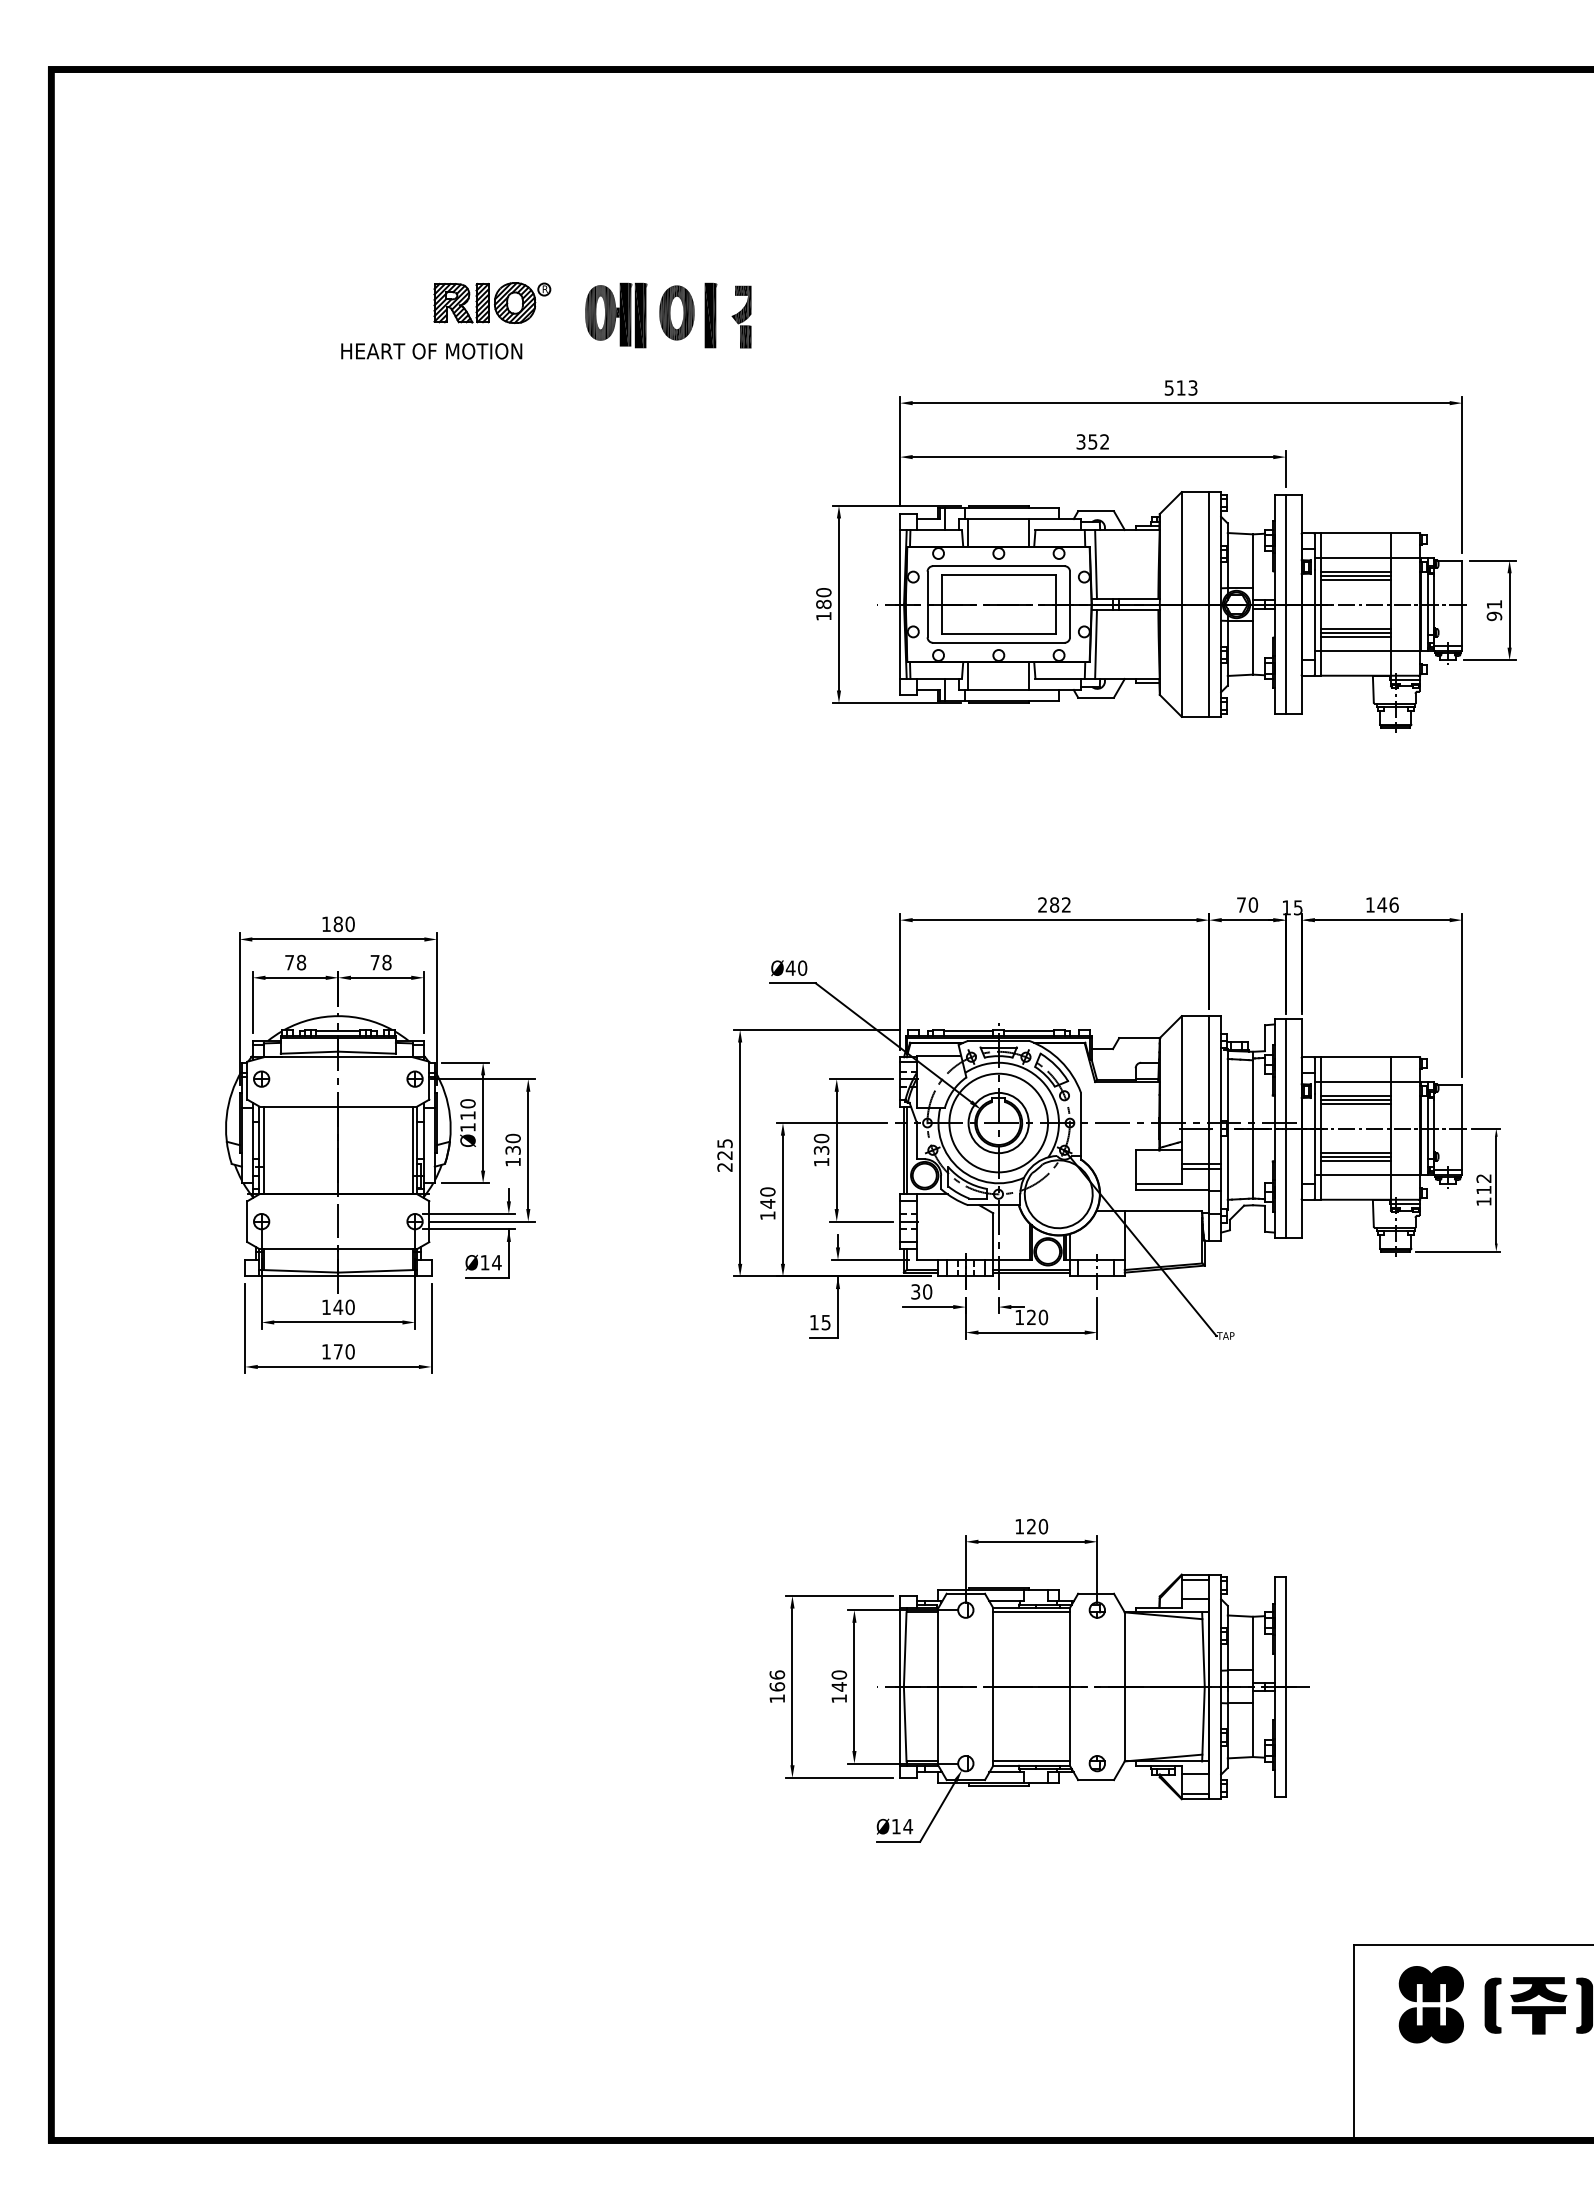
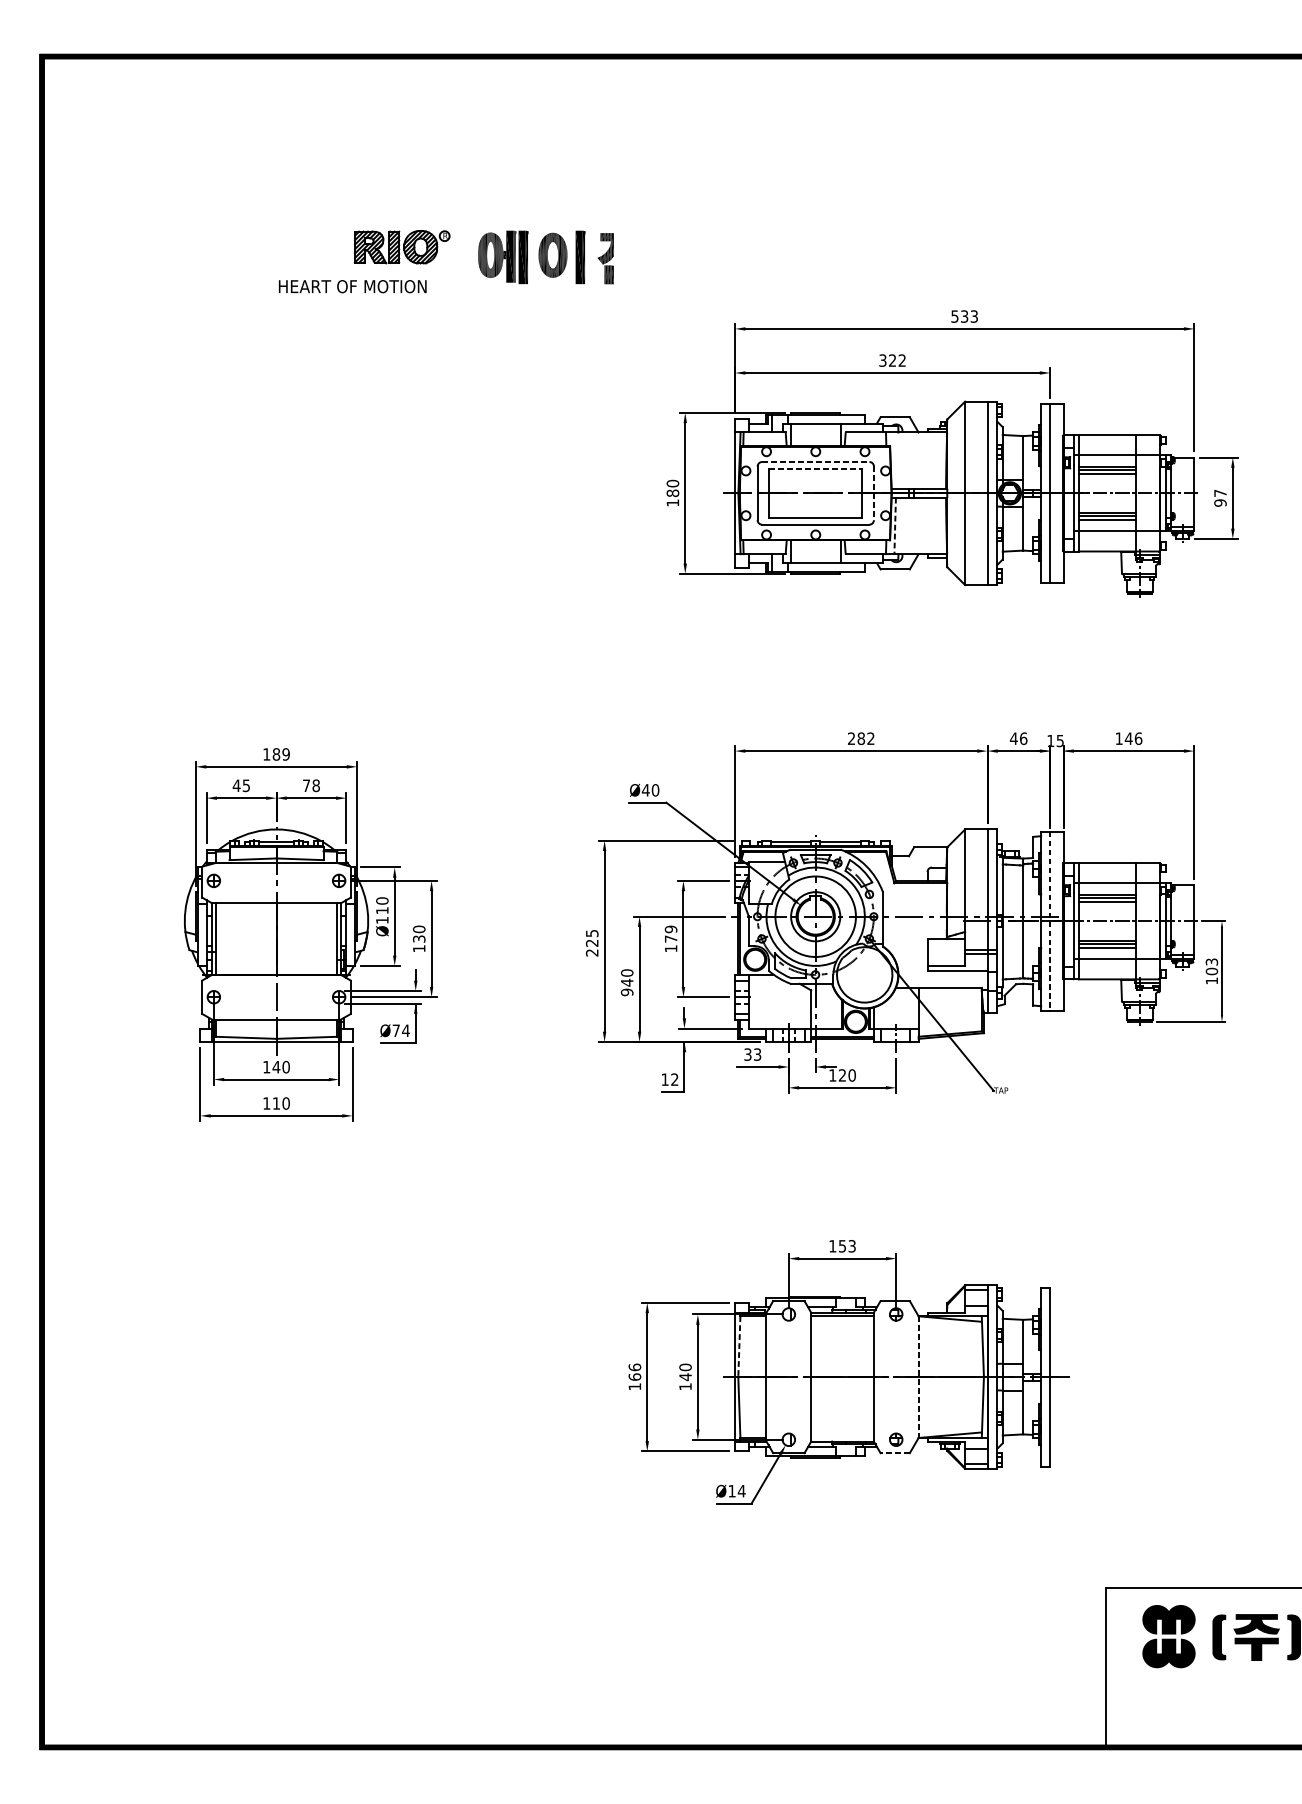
text: (1180, 387) -> (964, 316), 513 -> 533
text: (1092, 441) -> (892, 360), 352 -> 322
line: (1095, 564) -> (894, 460), removed
line: (998, 566) -> (815, 462), solid -> dashed
line: (998, 574) -> (815, 468), solid -> dashed
line: (1070, 604) -> (874, 493), solid -> dashed
text: (1494, 604) -> (1220, 493), 91 -> 97
line: (1096, 644) -> (895, 526), solid -> dashed
text: (1247, 904) -> (1018, 738), 70 -> 46
text: (349, 924) -> (285, 754), 180 -> 189
text: (295, 962) -> (241, 785), 78 -> 45
line: (1285, 1128) -> (1049, 921), solid -> dashed
text: (821, 1144) -> (671, 934), 130 -> 179
text: (1483, 1184) -> (1211, 966), 112 -> 103
text: (767, 1215) -> (626, 992), 140 -> 940
text: (484, 1262) -> (395, 1030), Ø14 -> Ø74
text: (927, 1291) -> (757, 1054), 30 -> 33
text: (825, 1322) -> (674, 1079), 15 -> 12
text: (338, 1351) -> (276, 1103), 170 -> 110
text: (1037, 1526) -> (847, 1246), 120 -> 153
line: (905, 1650) -> (739, 1347), solid -> dashed
line: (1124, 1686) -> (918, 1376), solid -> dashed
line: (1031, 1761) -> (842, 1438), removed
line: (1096, 1780) -> (895, 1453), solid -> dashed

